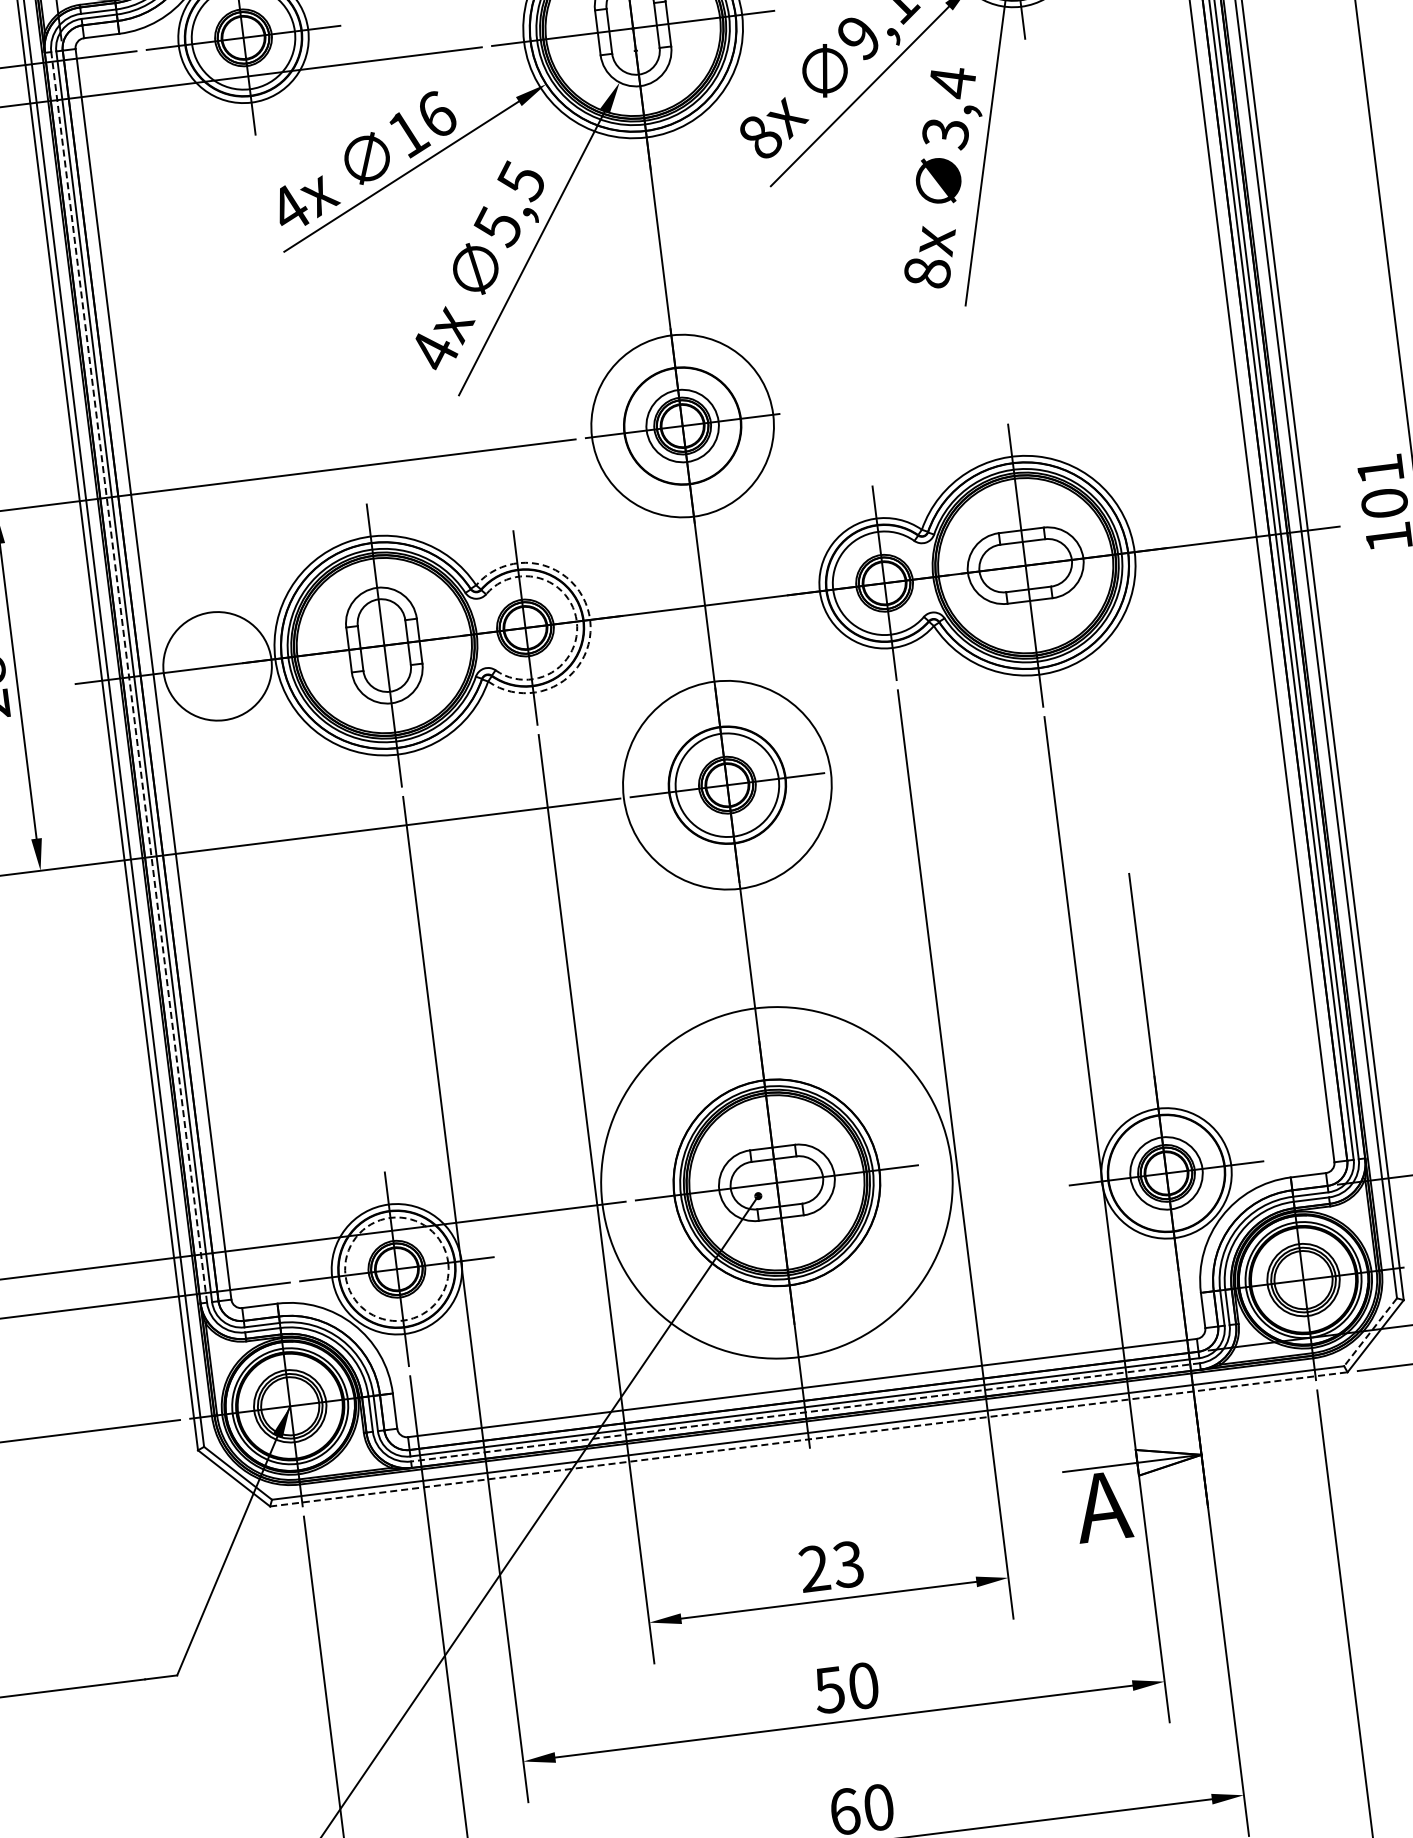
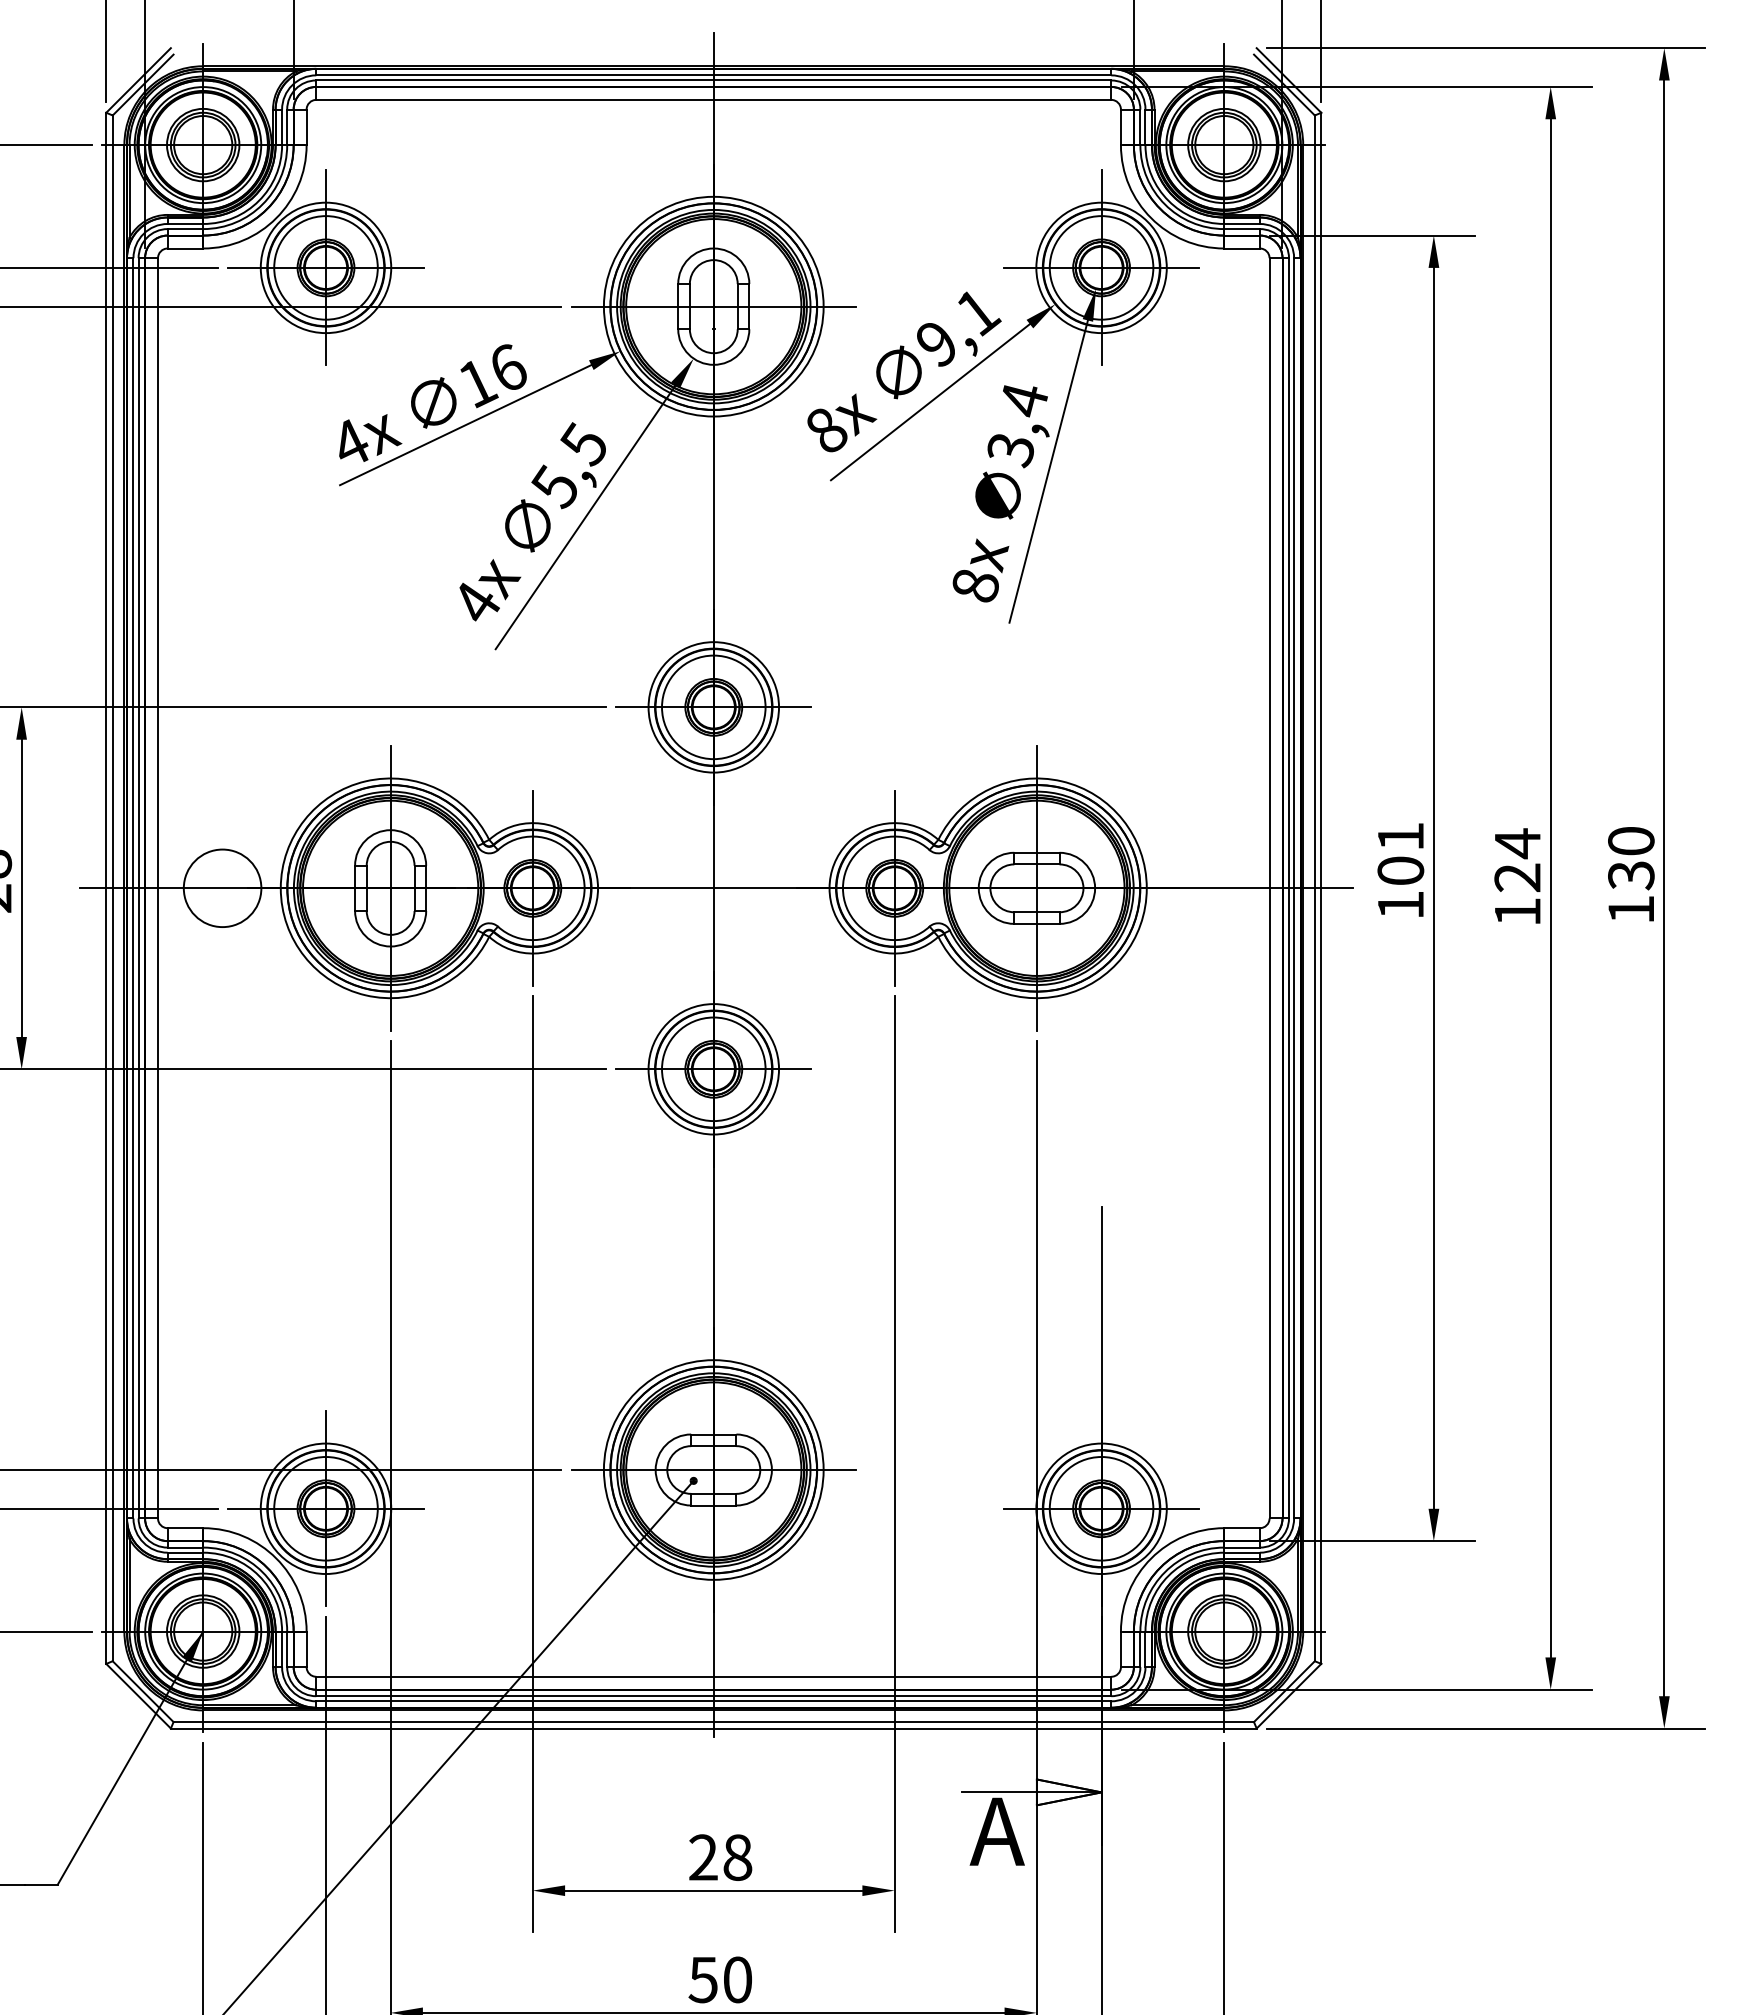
circle: (682, 426) -> (713, 707), size x0.71
circle: (682, 426) -> (713, 707), size x1.43
arc: (590, 620) -> (598, 888), dashed -> solid
arc: (576, 621) -> (584, 888), dashed -> solid
circle: (217, 666) -> (222, 888), size x0.71
line: (129, 676) -> (133, 887), dashed -> solid
circle: (727, 785) -> (713, 1069), size x0.62
circle: (1166, 1173) -> (1101, 1508), size x1.43
circle: (776, 1182) -> (713, 1469), size x0.62
circle: (396, 1269) -> (325, 1508), dashed -> solid
line: (1370, 1333) -> (1284, 1692), dashed -> solid
line: (805, 1412) -> (713, 1701), dashed -> solid
line: (808, 1439) -> (713, 1728), dashed -> solid
text: (848, 1564) -> (737, 1857), 23 -> 28

